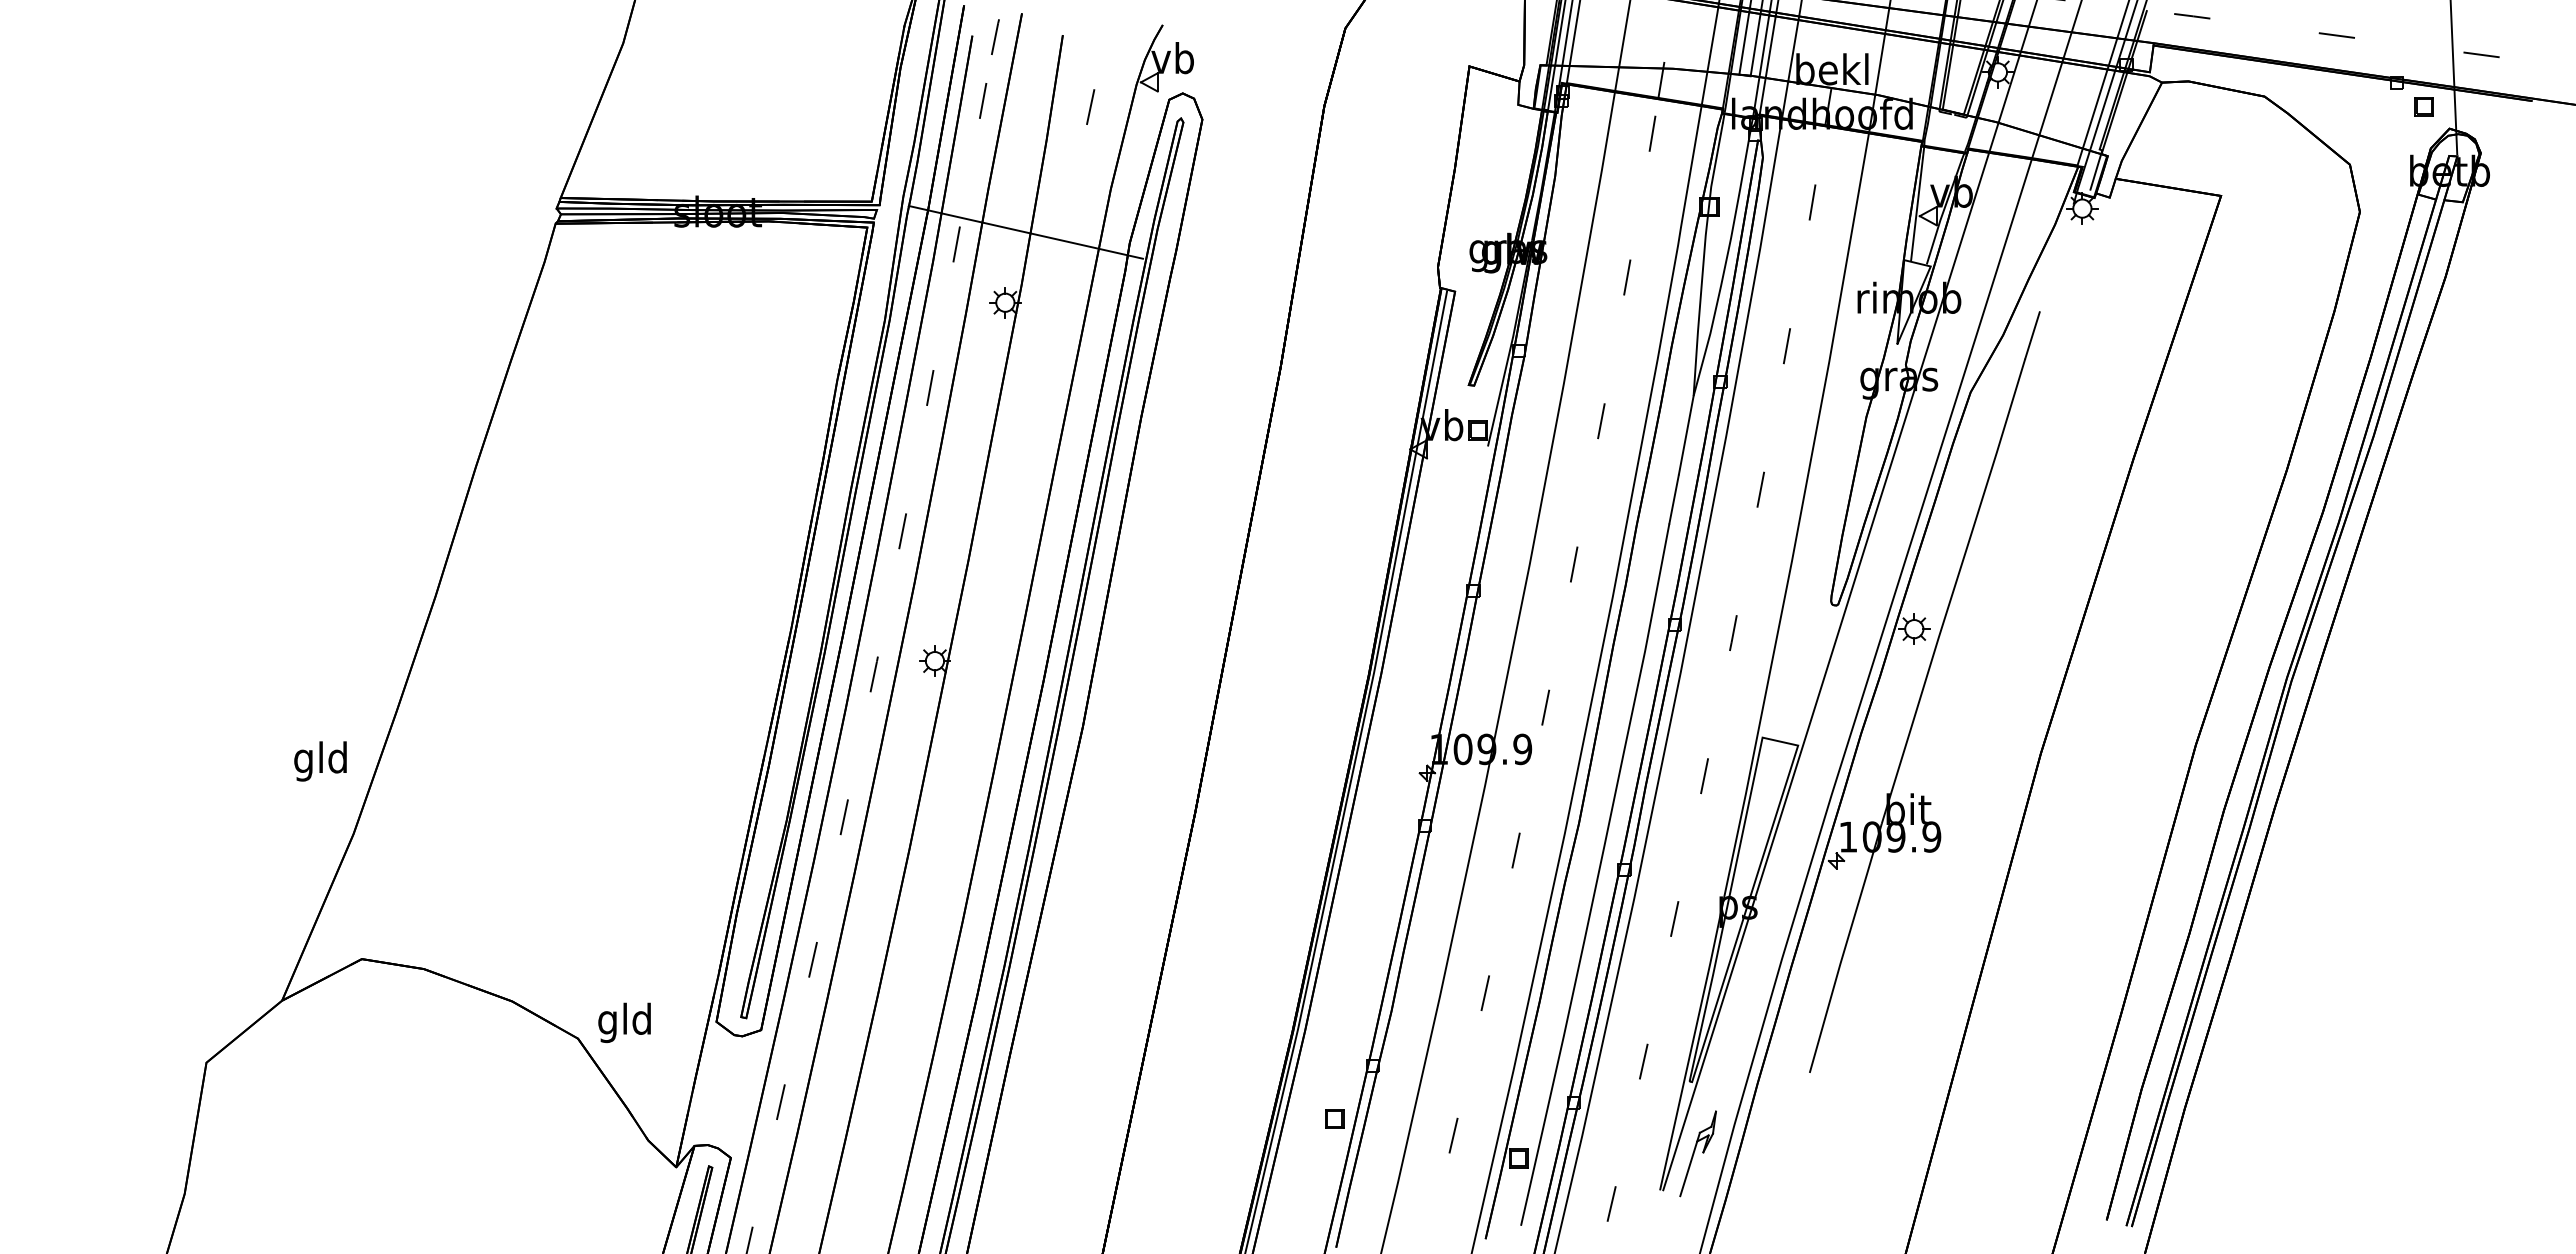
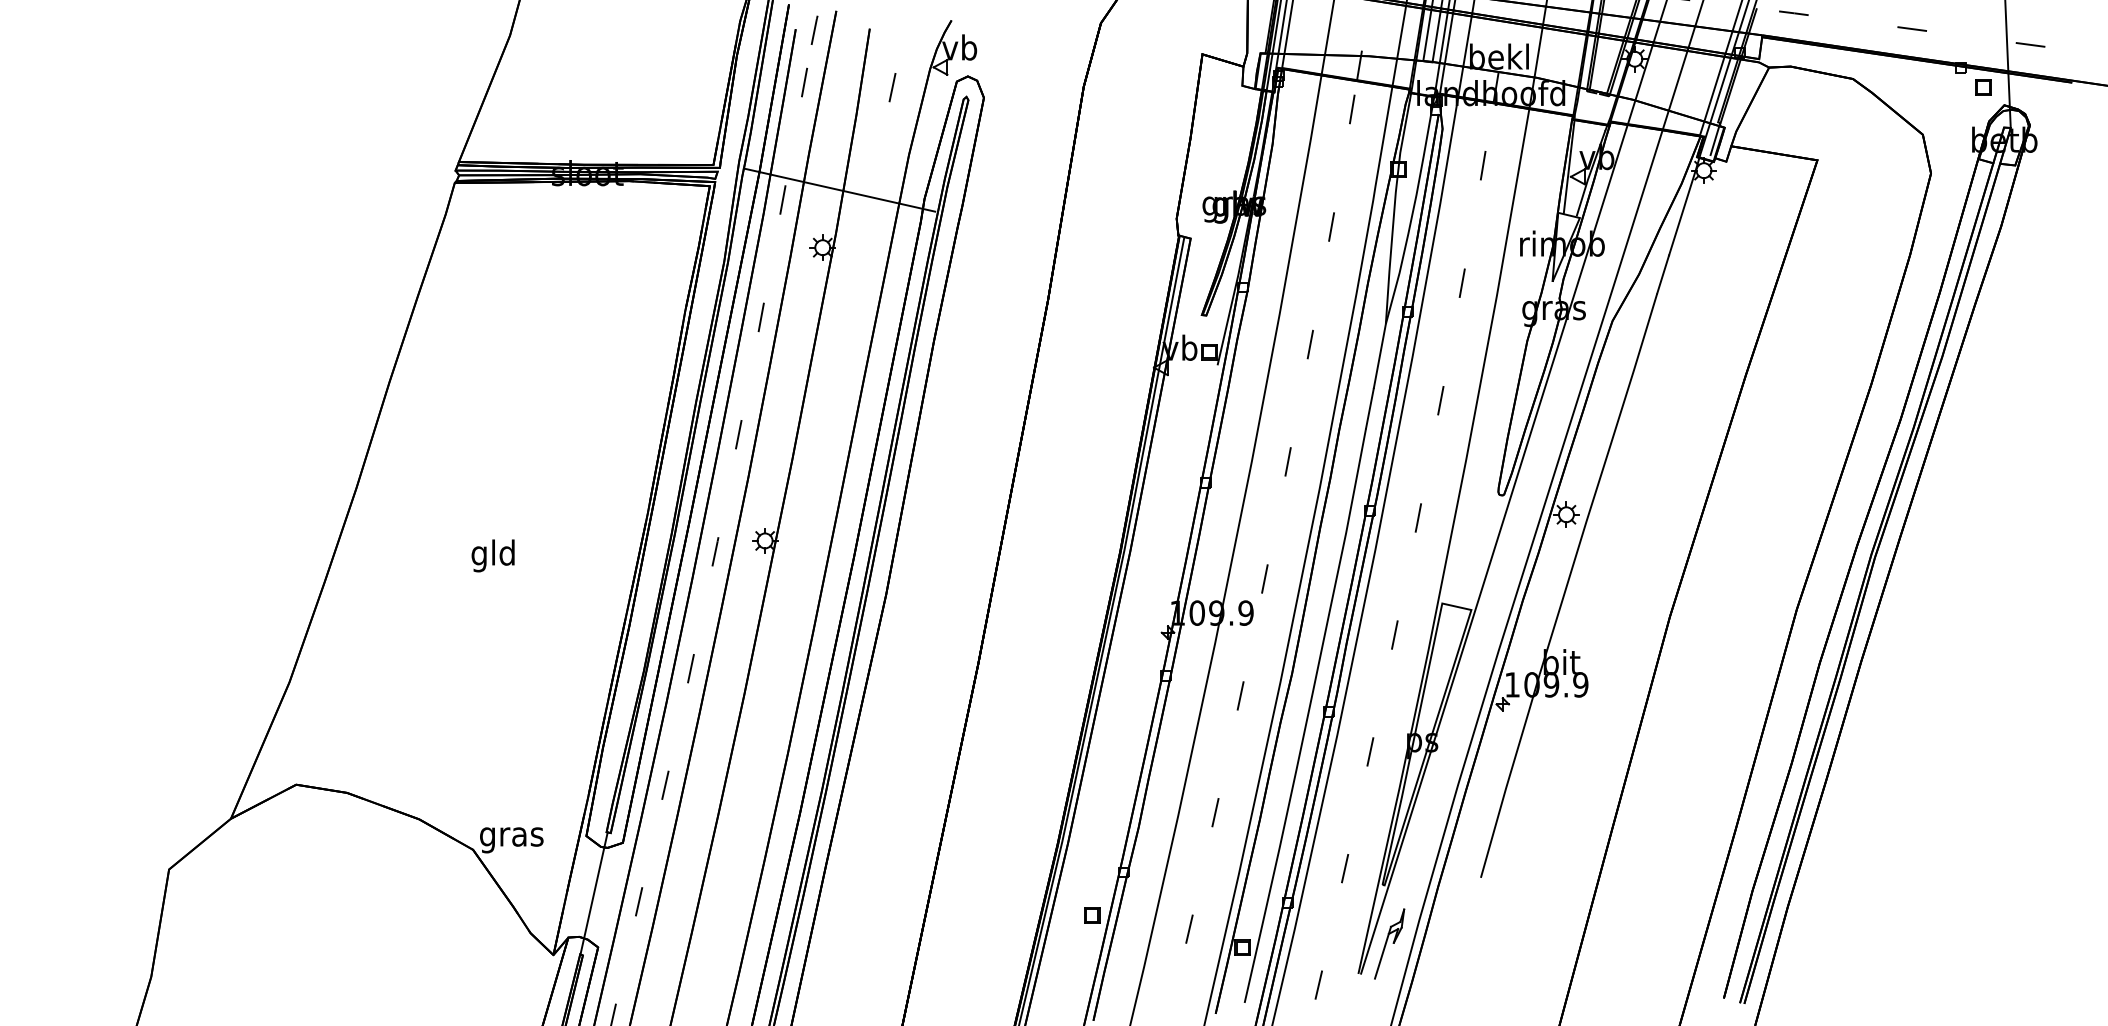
line: (2056, 257) -> (1682, 210), added
text: (320, 761) -> (493, 555), moved
text: (625, 1022) -> (511, 836), gld -> gras
line: (725, 1090) -> (593, 892), added

